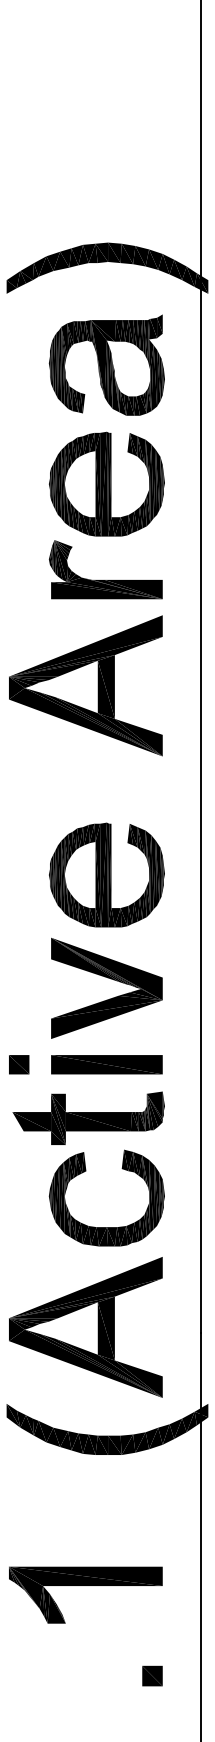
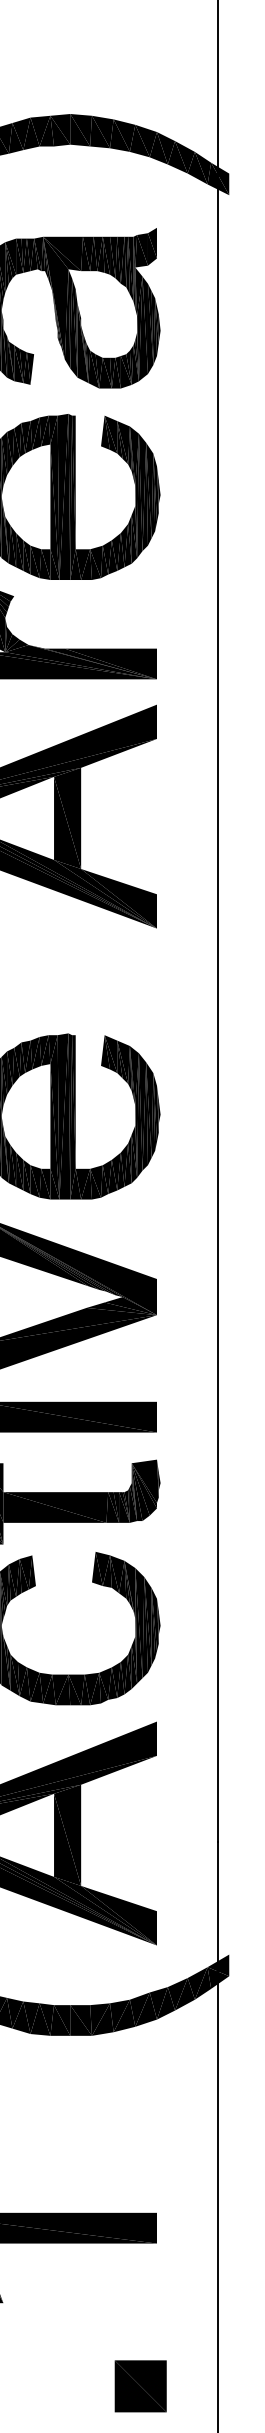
part: (152, 1675) -> (140, 2385), size x1.6

